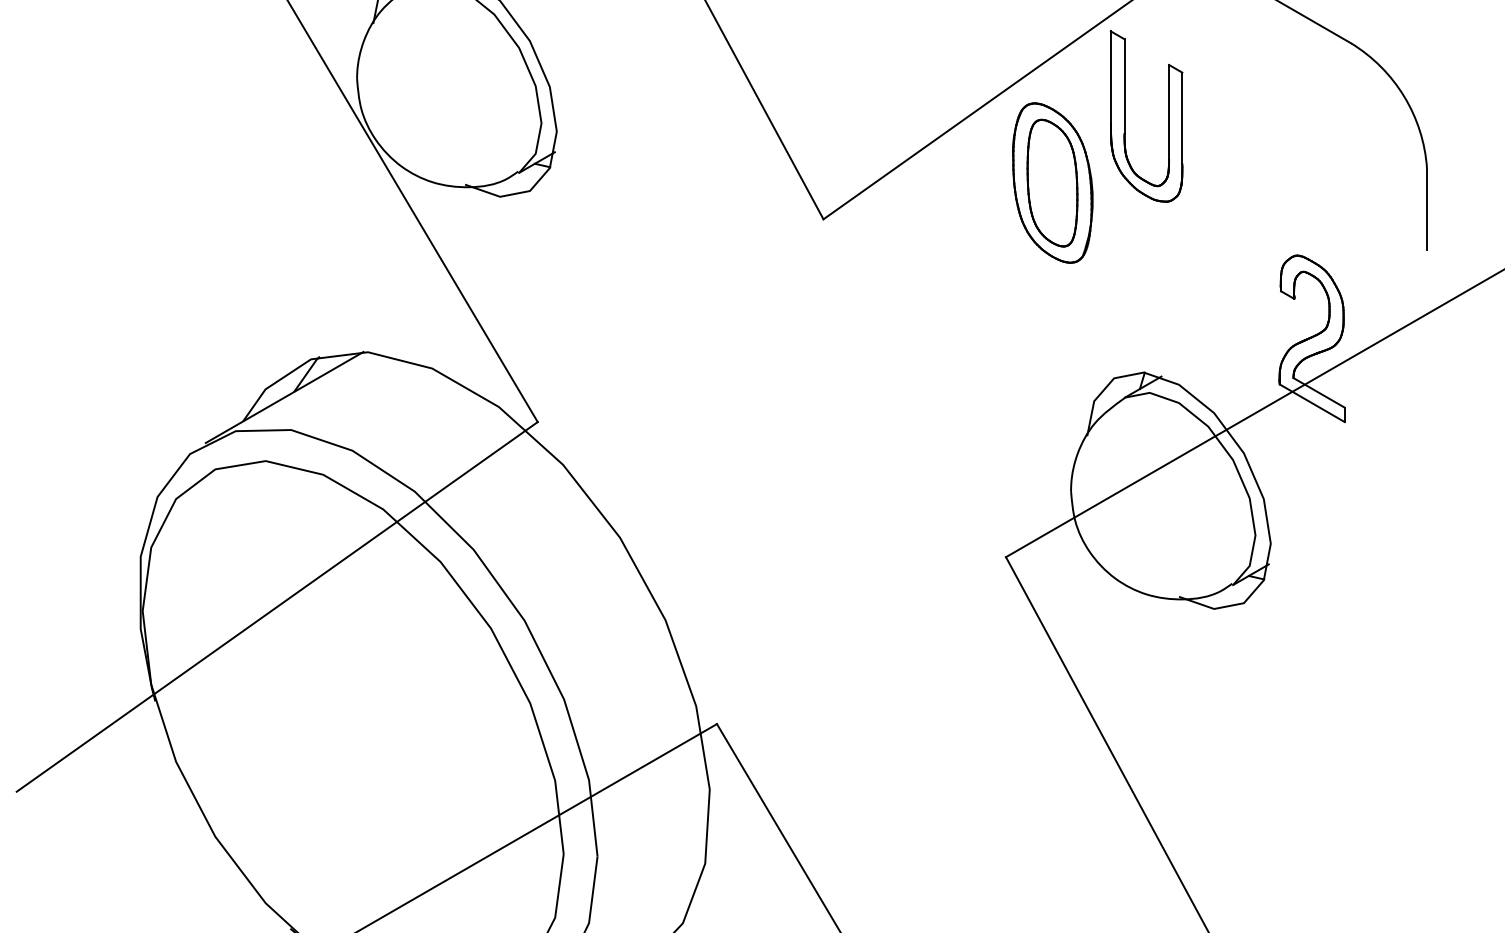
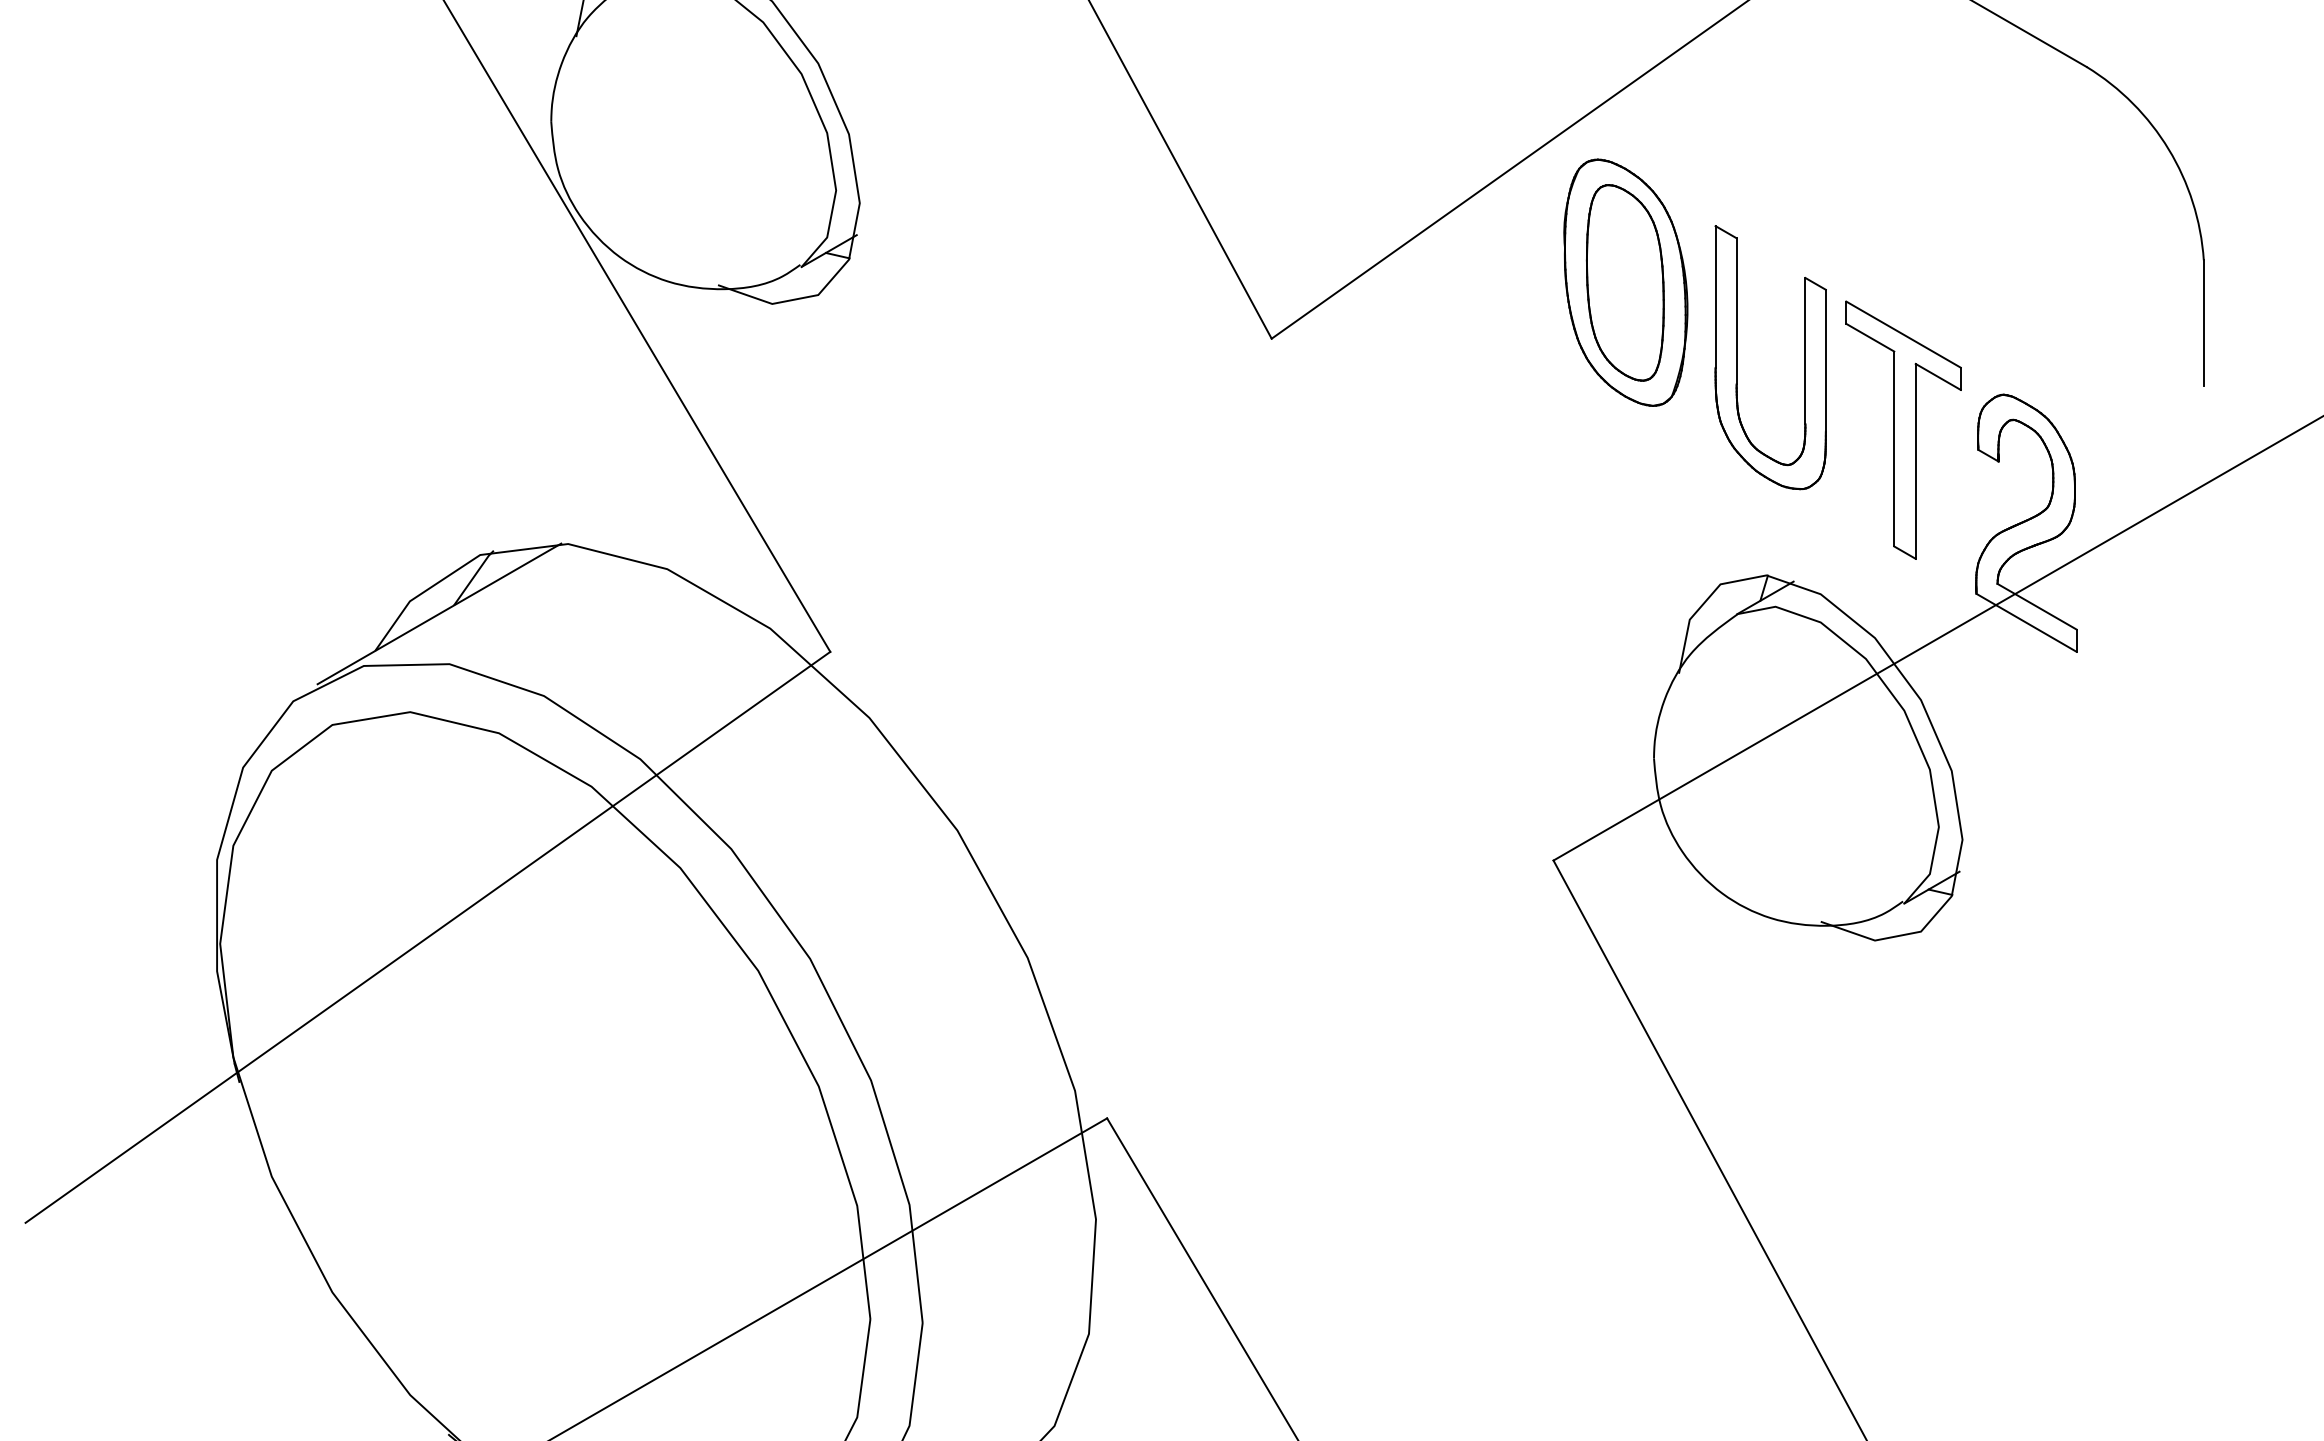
part: (1125, 116) -> (1738, 357), moved
part: (1232, 278) -> (1903, 430), added

